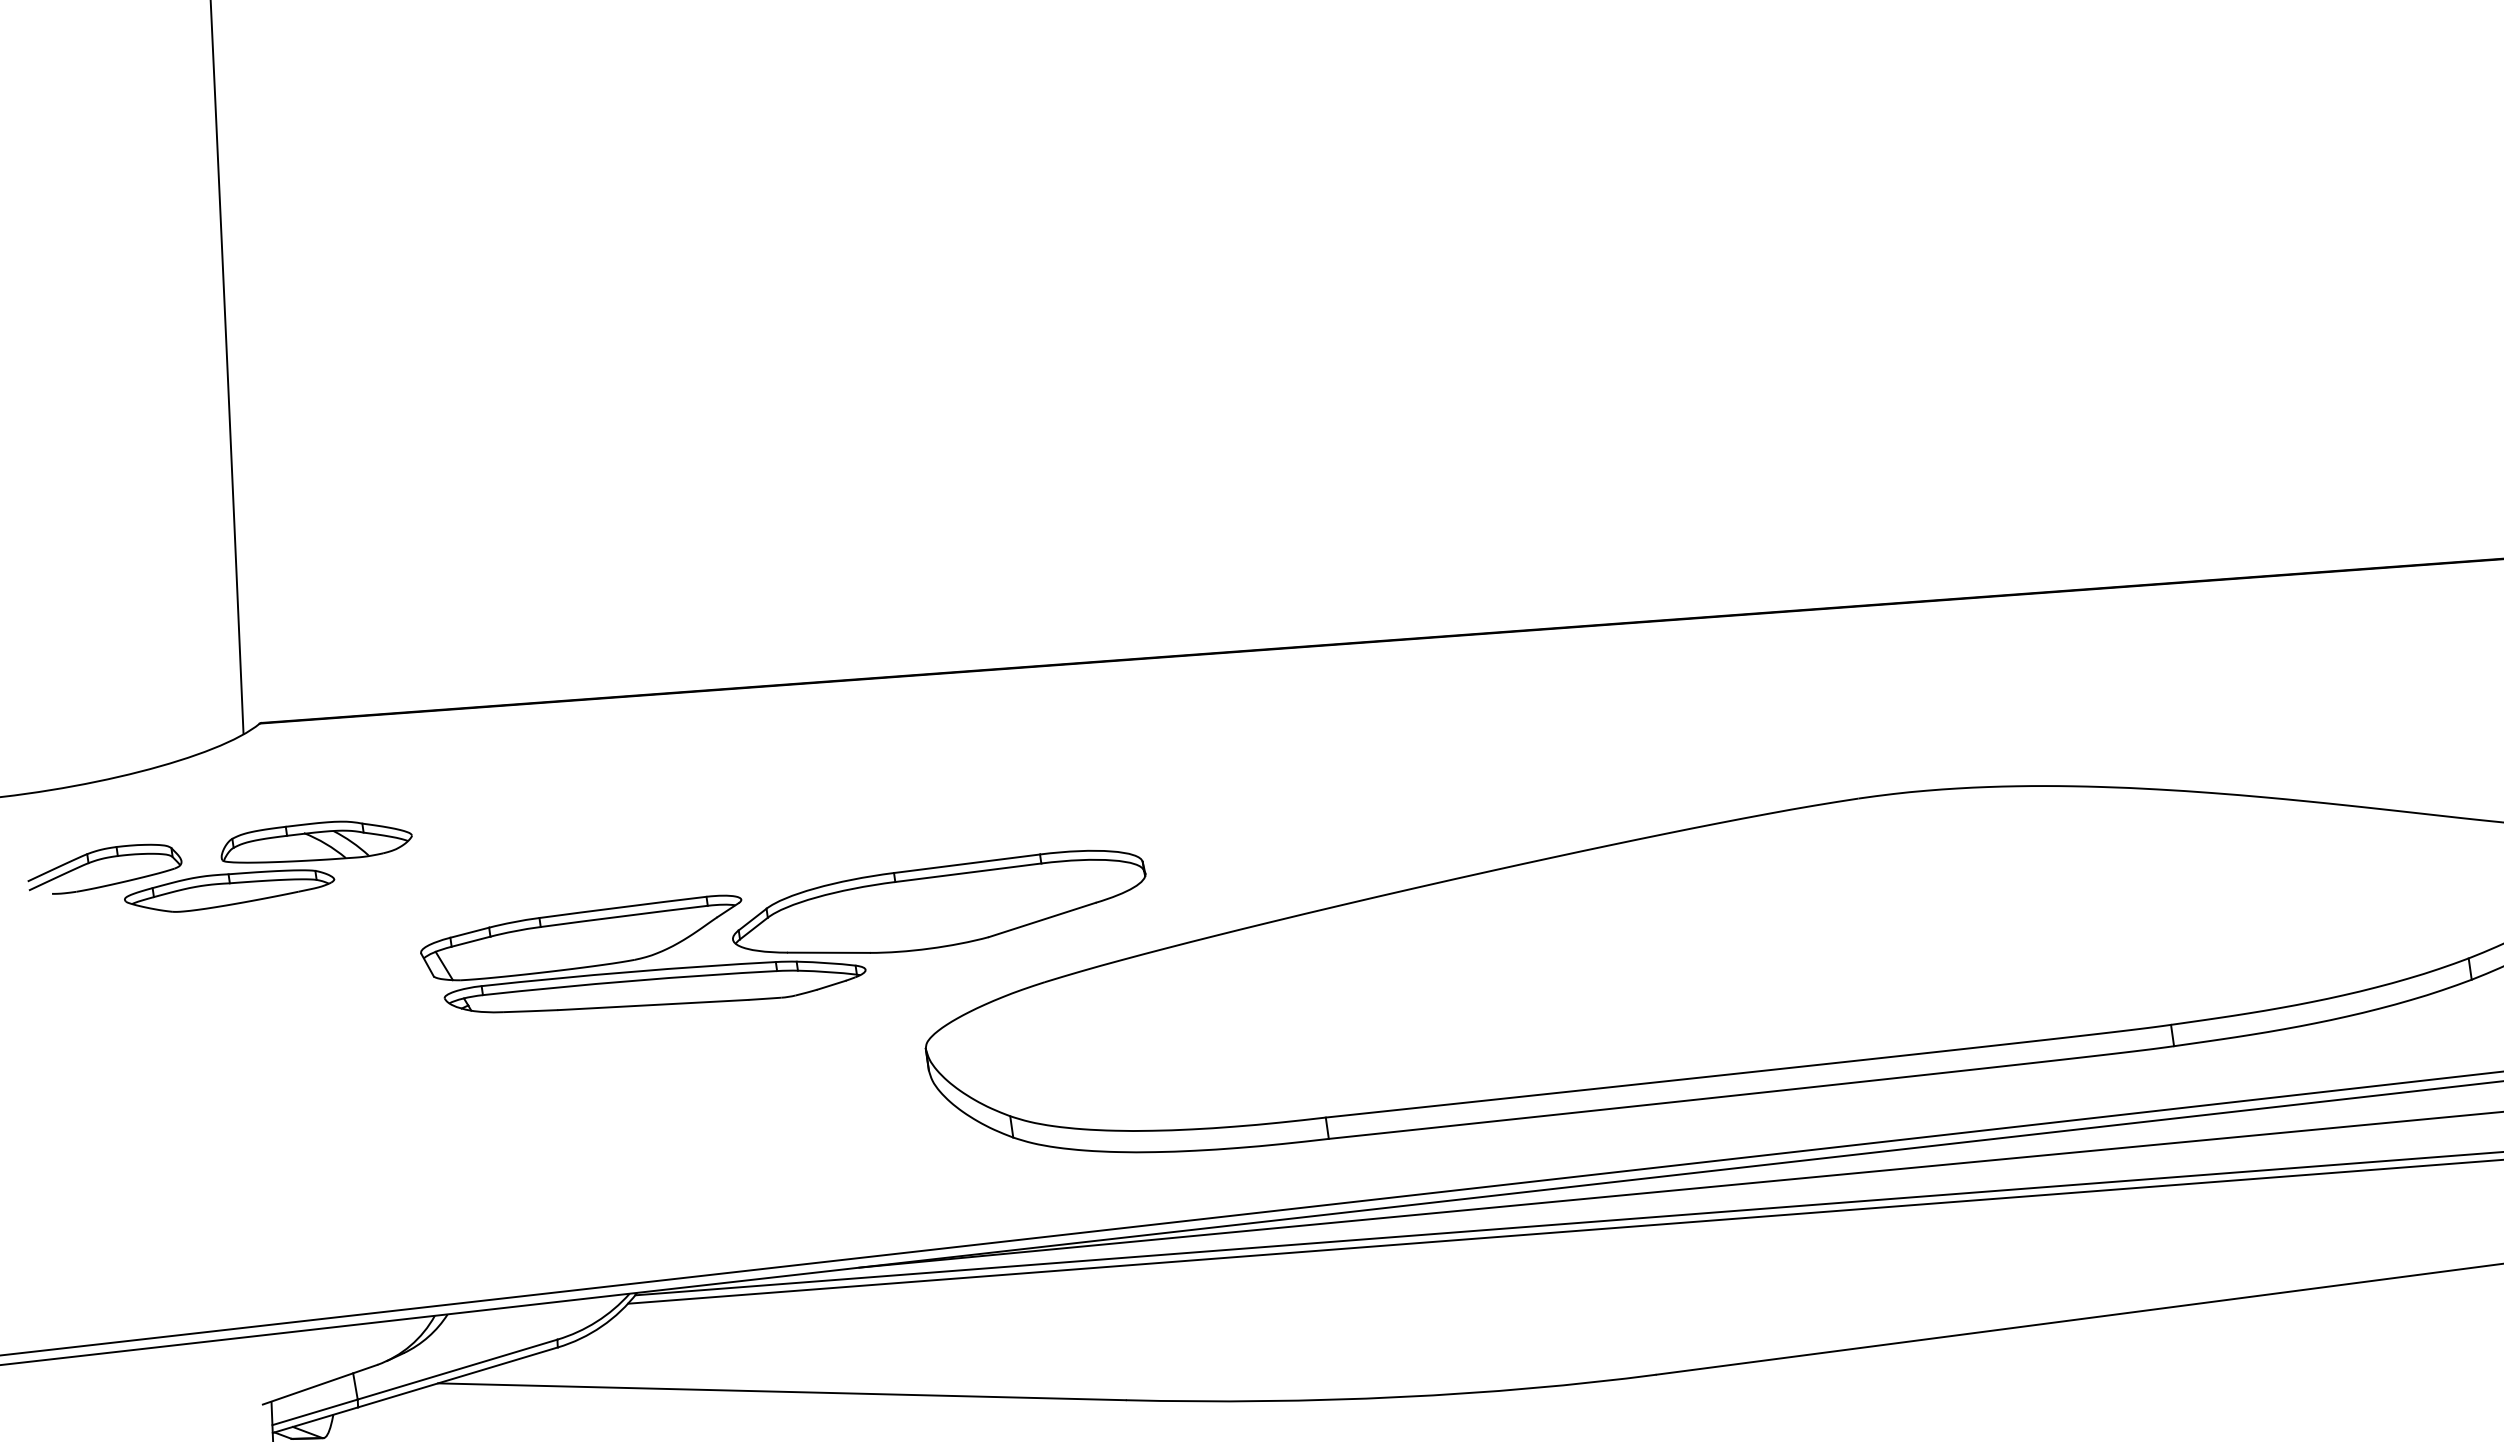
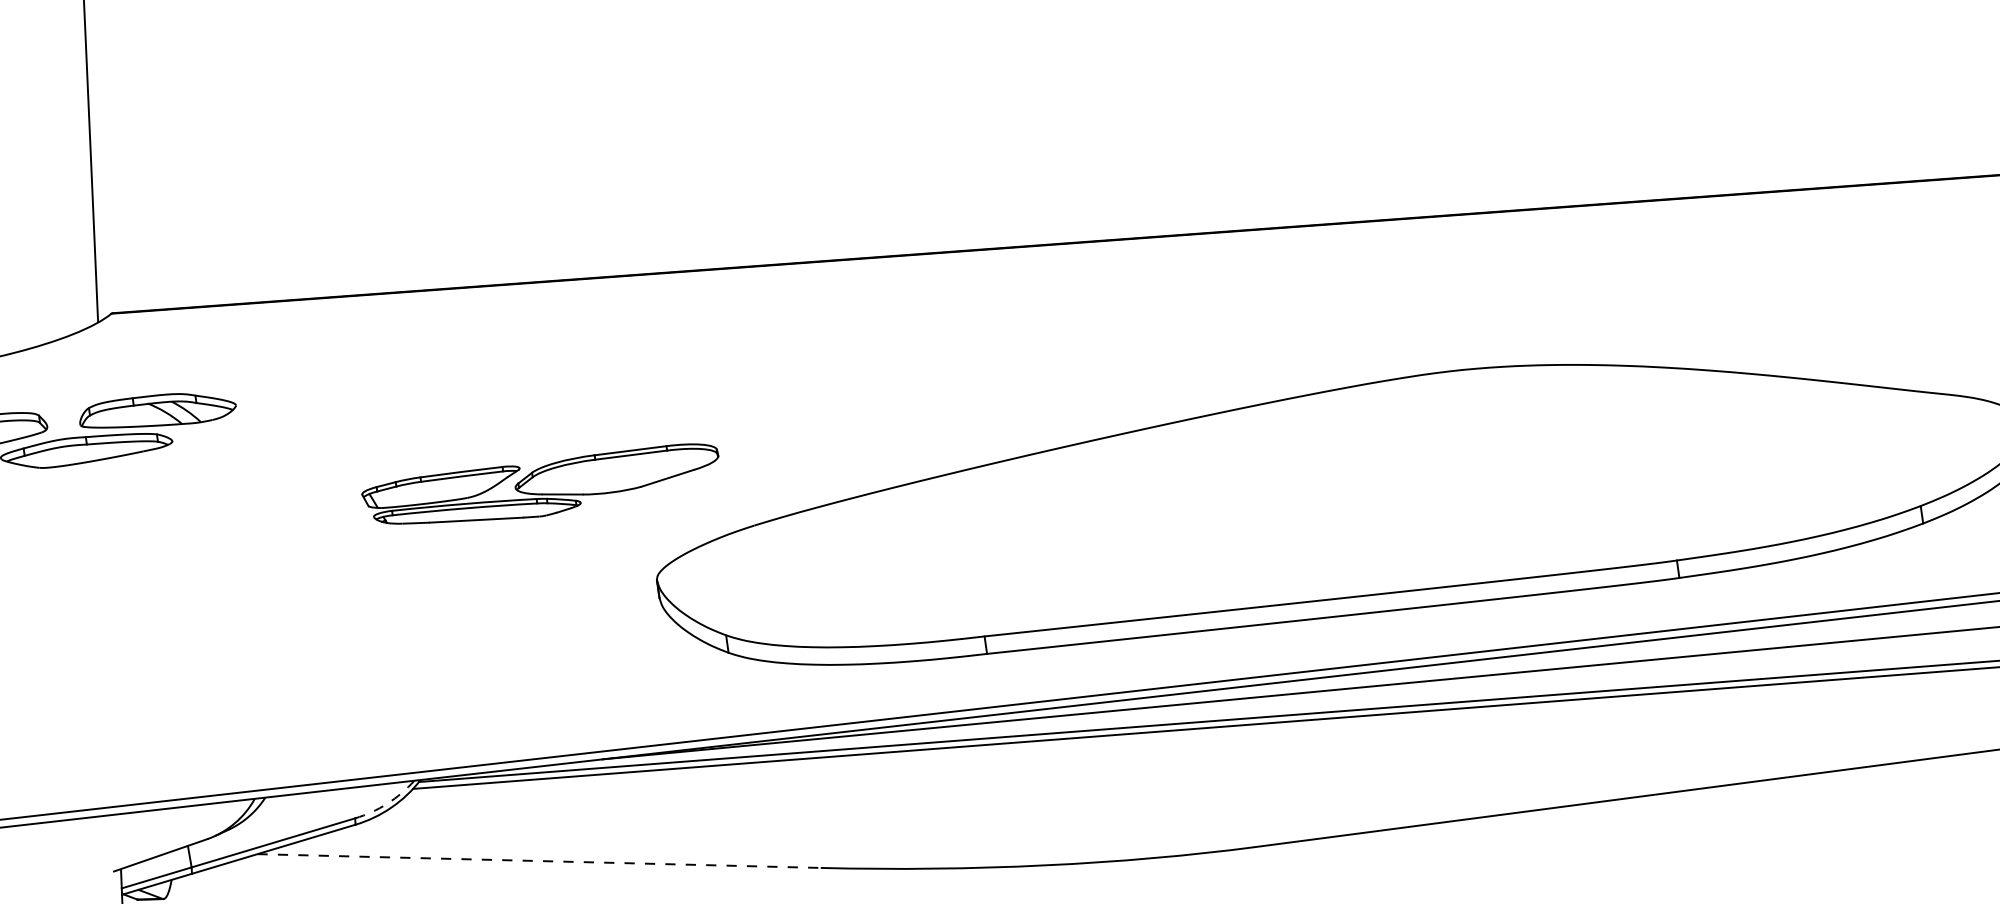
part: (783, 931) -> (540, 484), size x0.6
arc: (596, 1321) -> (387, 803), solid -> dashed
line: (781, 1391) -> (538, 860), solid -> dashed

